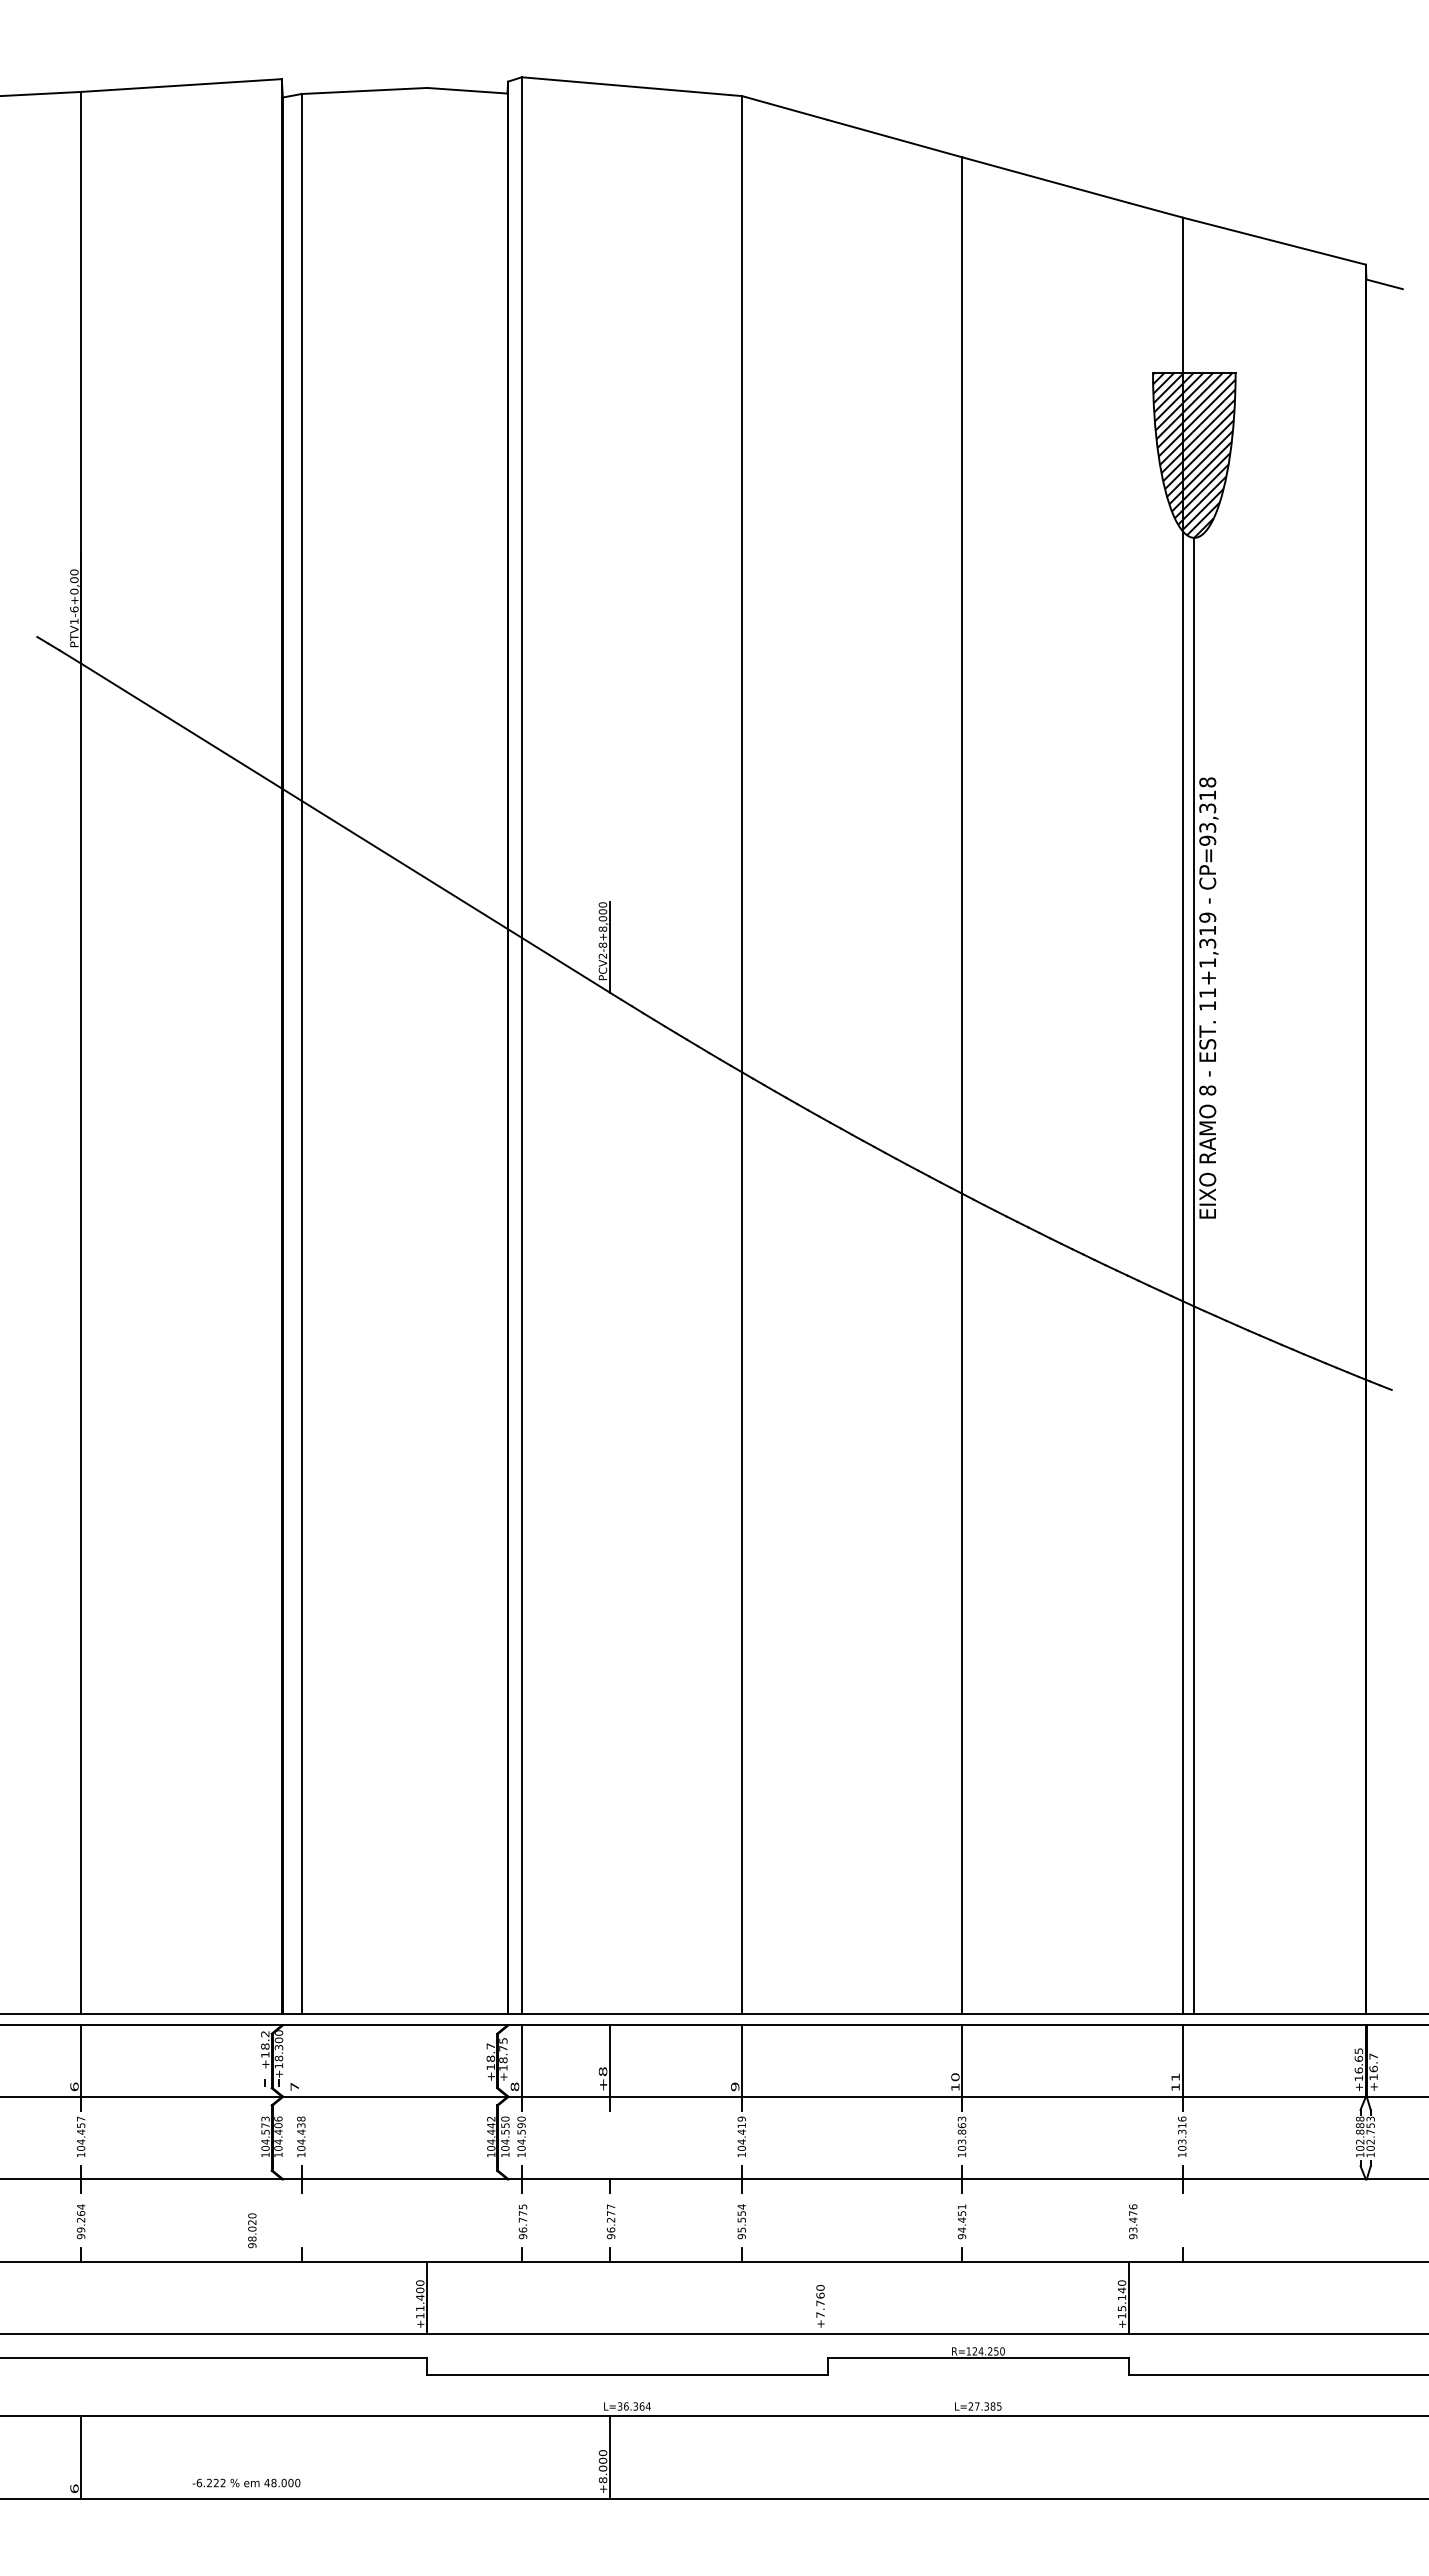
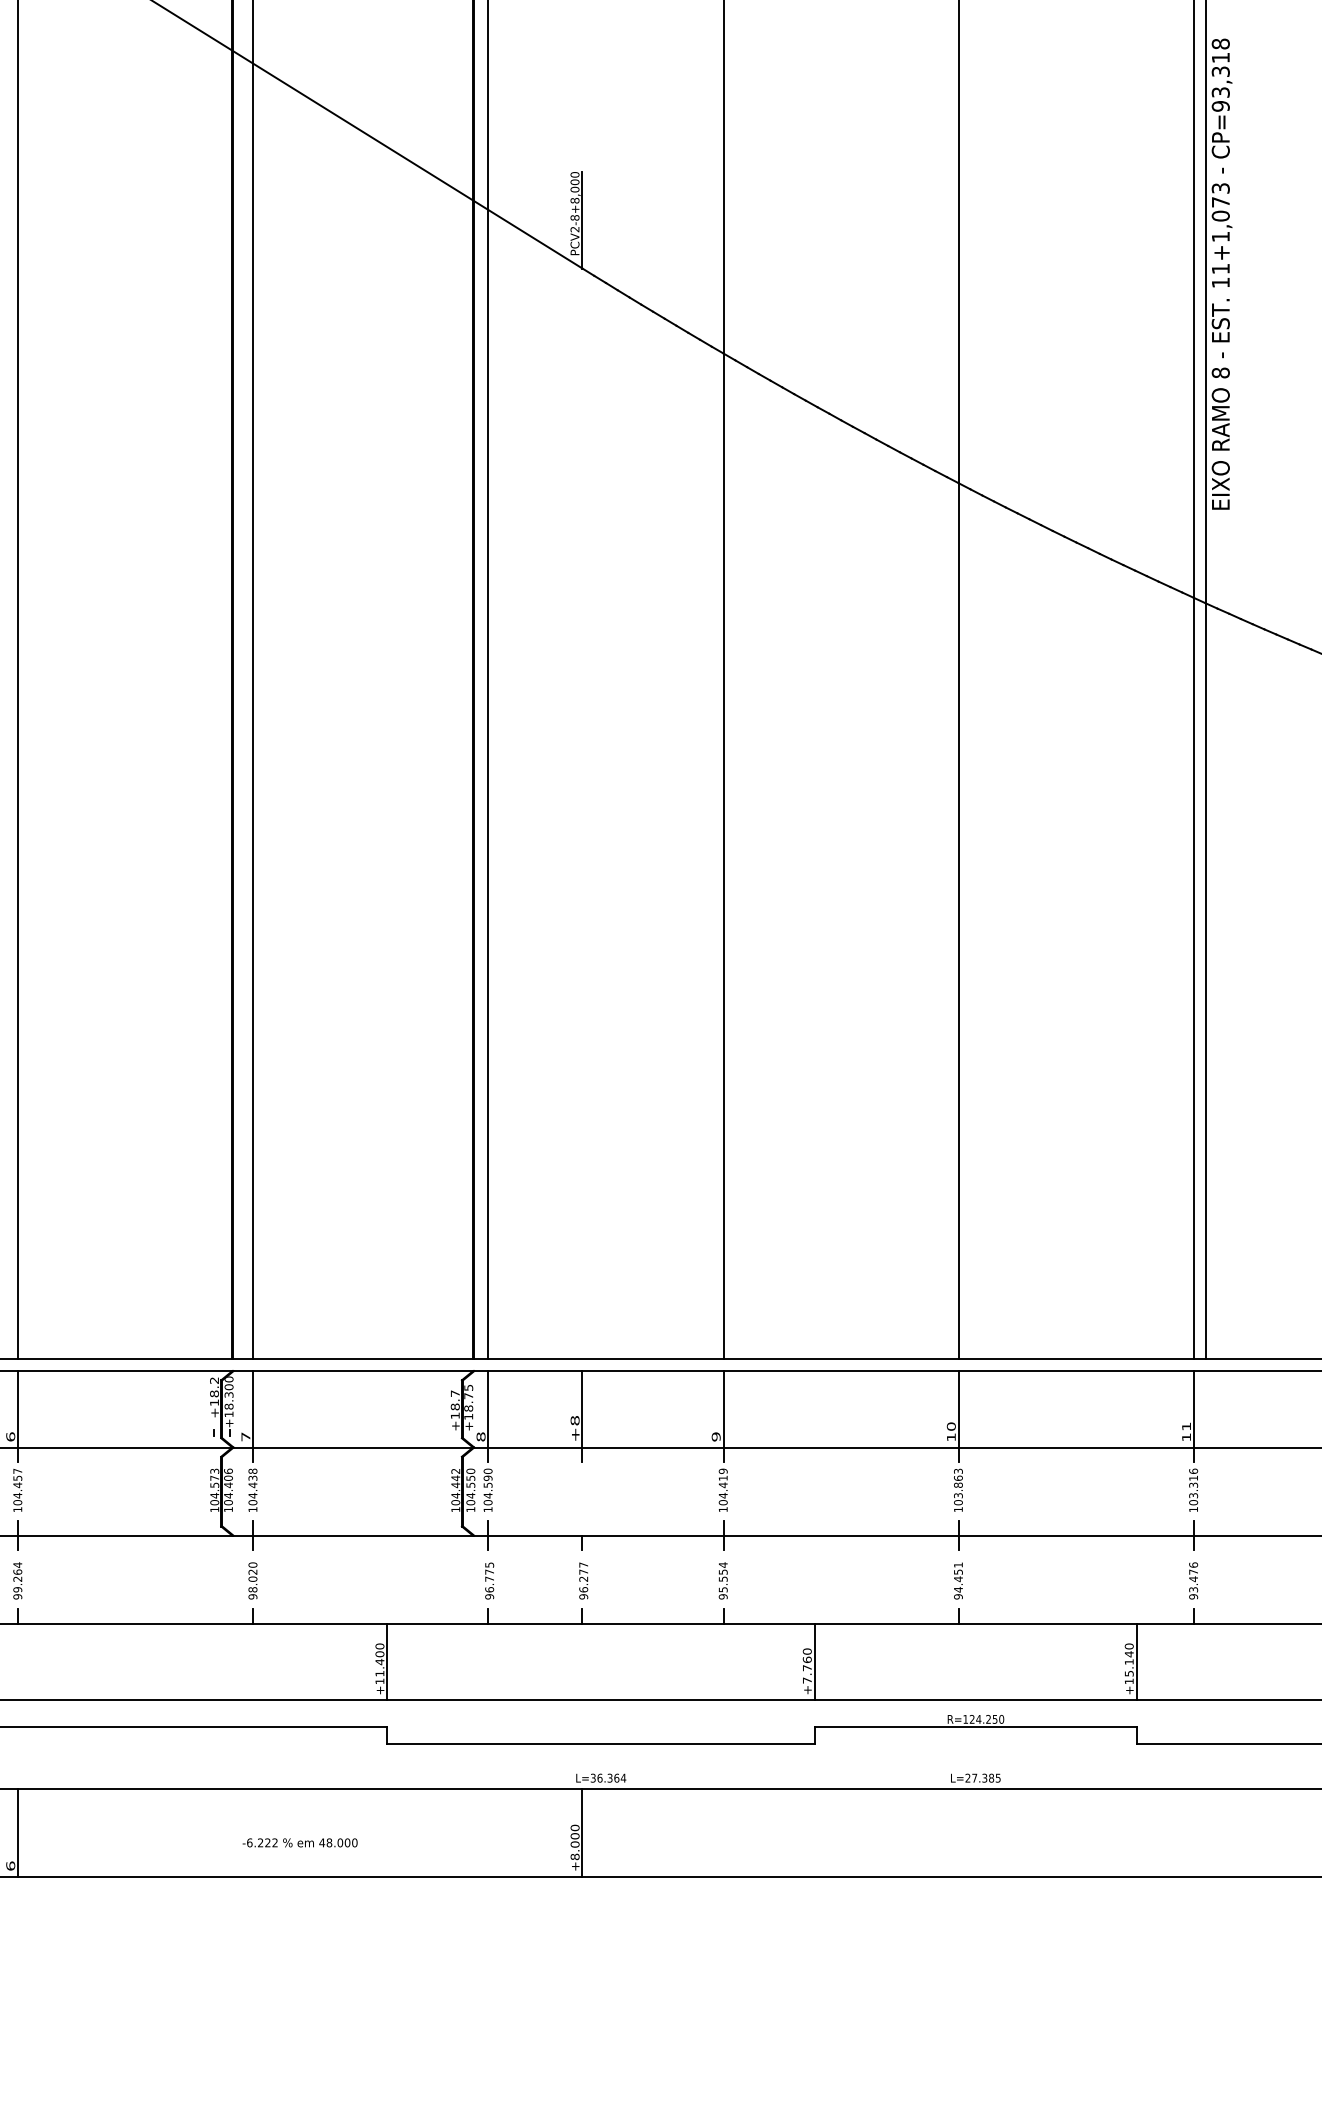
text: (1207, 930) -> (1220, 202), 11+1,319 -> 11+1,073
line: (301, 2067) -> (253, 1416), added
text: (1133, 2221) -> (1193, 1580), moved
text: (252, 2230) -> (253, 1580), moved
line: (827, 2297) -> (814, 1661), added
text: (246, 2482) -> (300, 1842), moved

